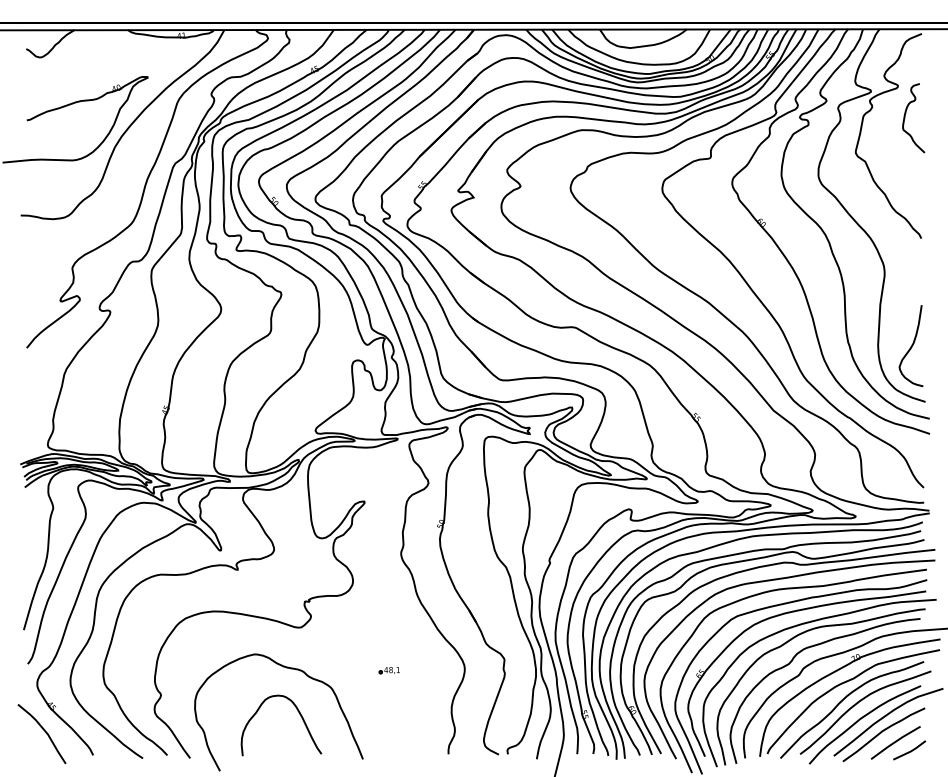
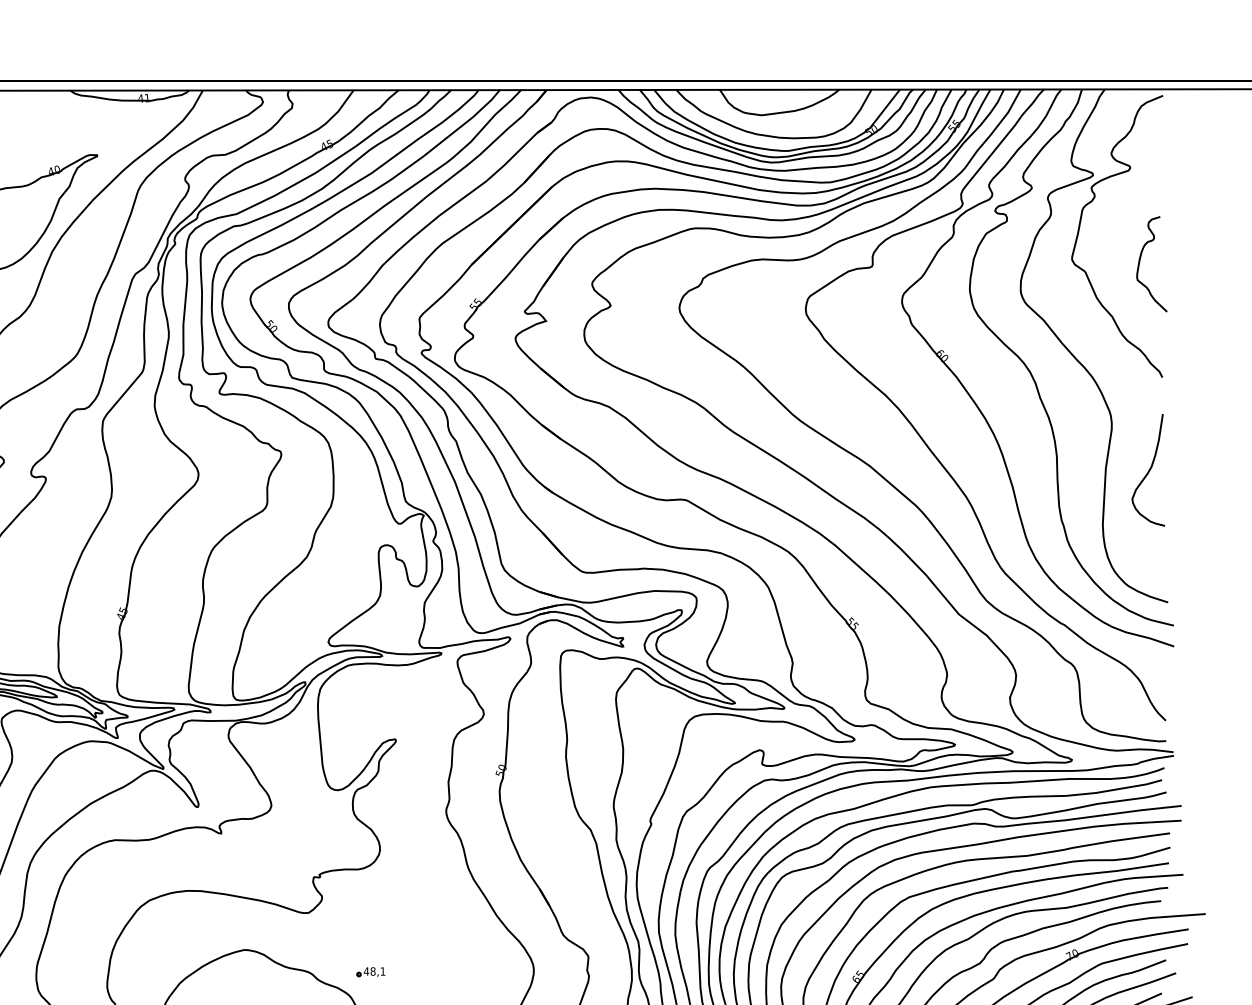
curve: (905, 118) -> (1140, 264), moved
curve: (910, 346) -> (1147, 471), moved
part: (388, 670) -> (369, 972), moved

